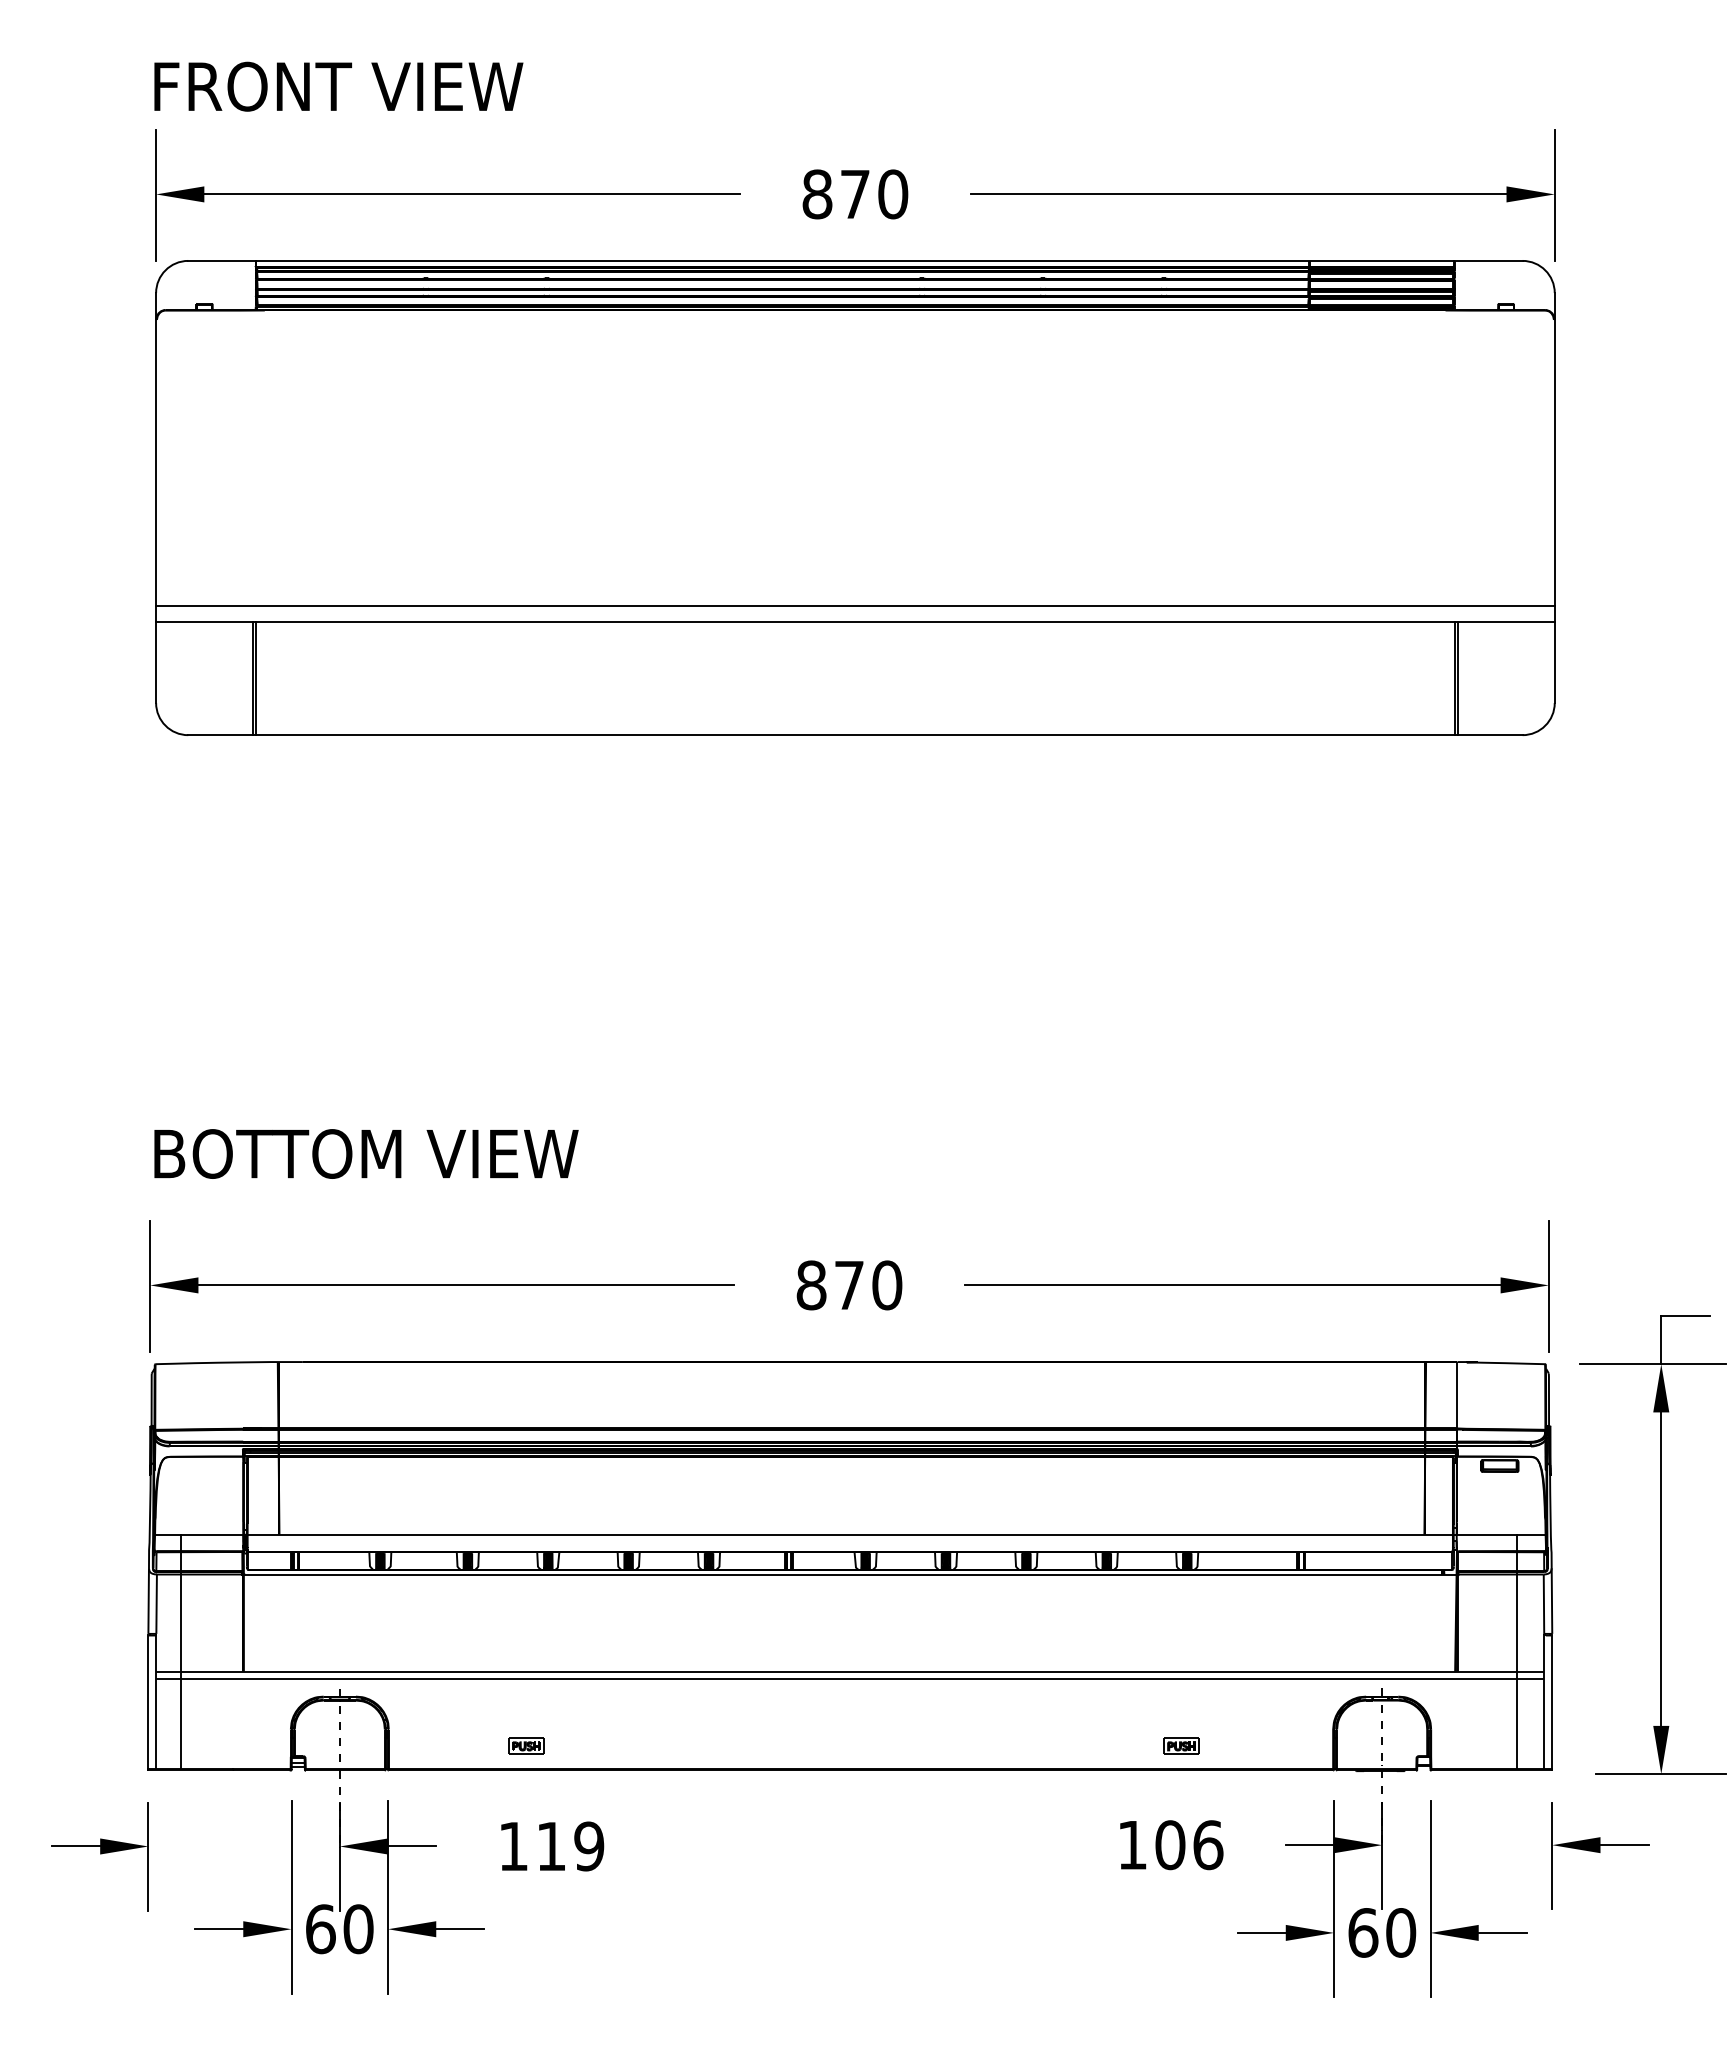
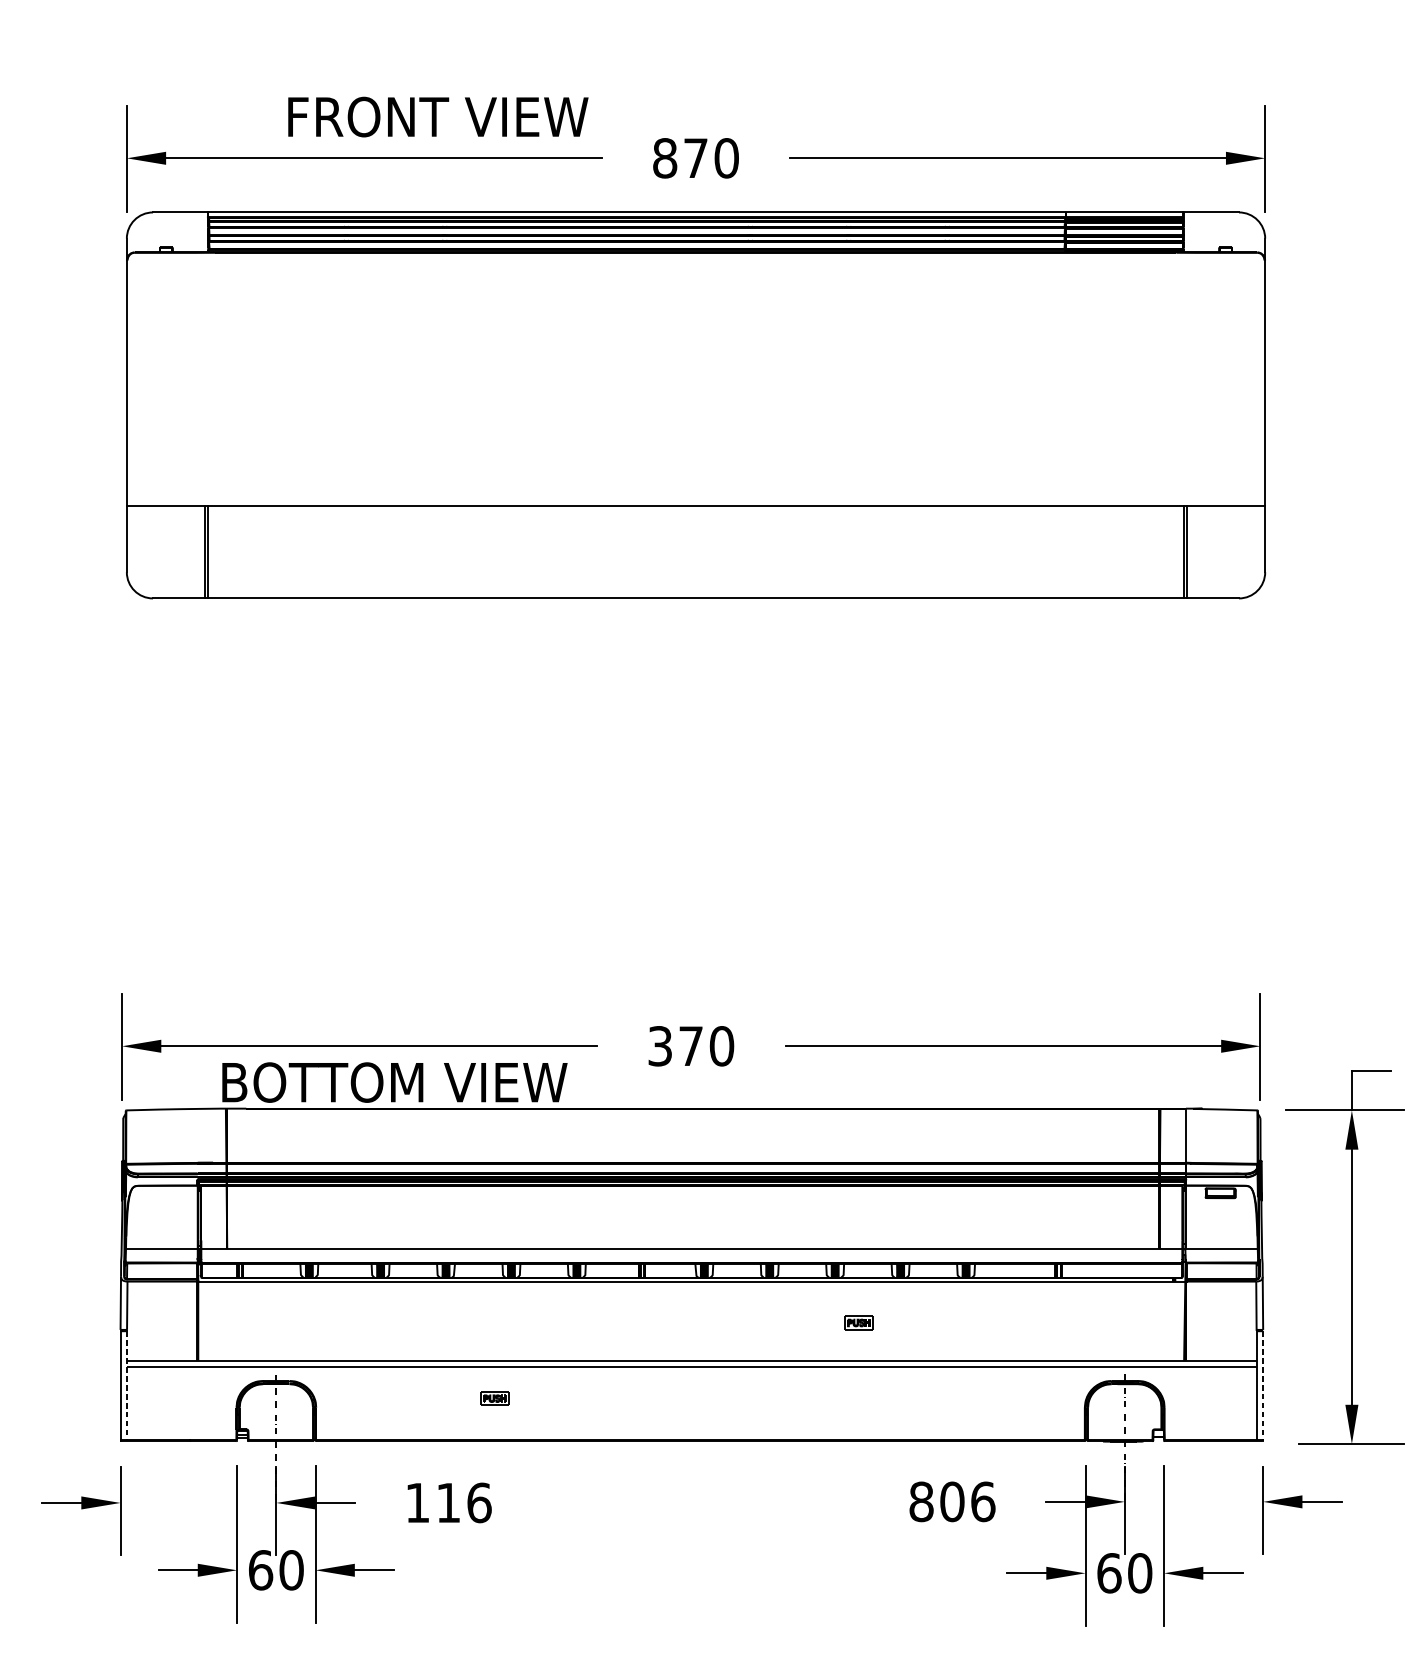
text: (338, 86) -> (438, 116), moved
line: (855, 606) -> (696, 493), removed
text: (366, 1153) -> (394, 1082), moved
text: (811, 1285) -> (660, 1046), 870 -> 370
line: (181, 1651) -> (147, 1344), removed
line: (1517, 1651) -> (1234, 1344), removed
line: (156, 1702) -> (127, 1385), solid -> dashed
line: (1552, 1702) -> (1263, 1385), solid -> dashed
part: (526, 1745) -> (495, 1397), moved
part: (1181, 1745) -> (858, 1322), moved
text: (1132, 1845) -> (921, 1502), 106 -> 806
text: (589, 1846) -> (479, 1502), 119 -> 116

